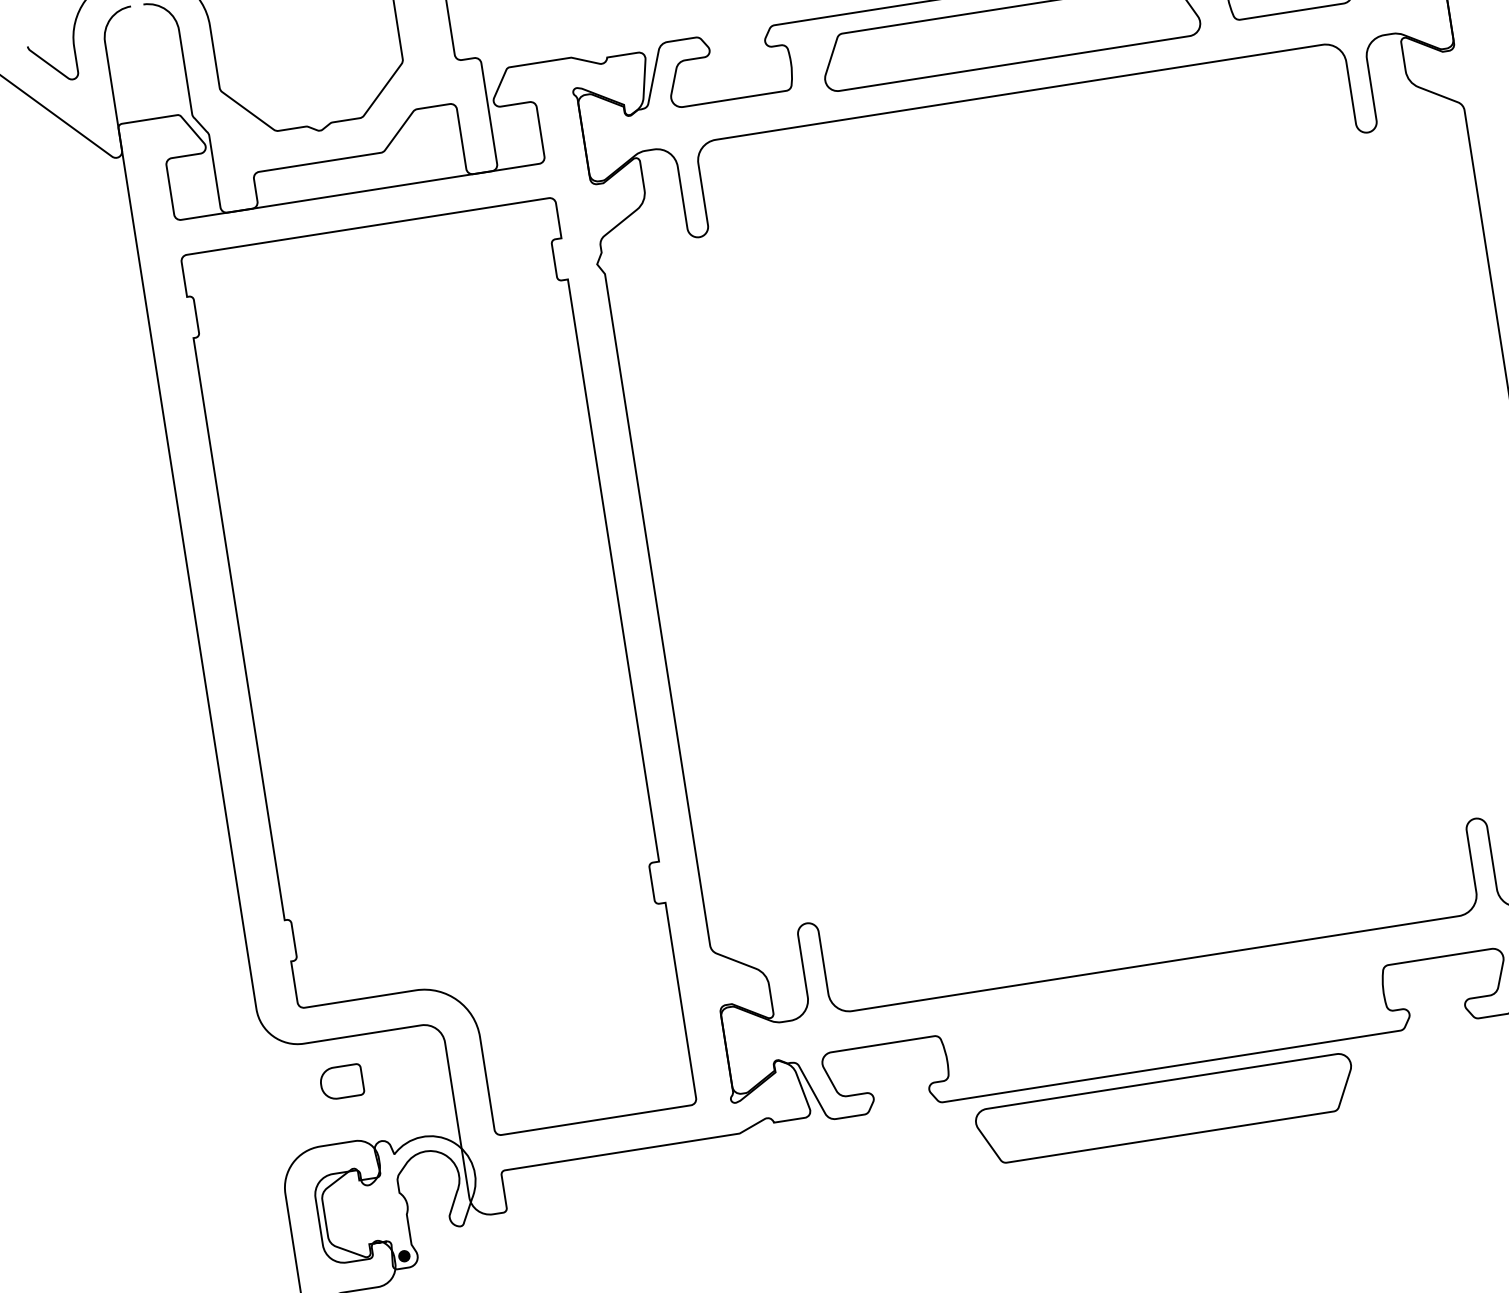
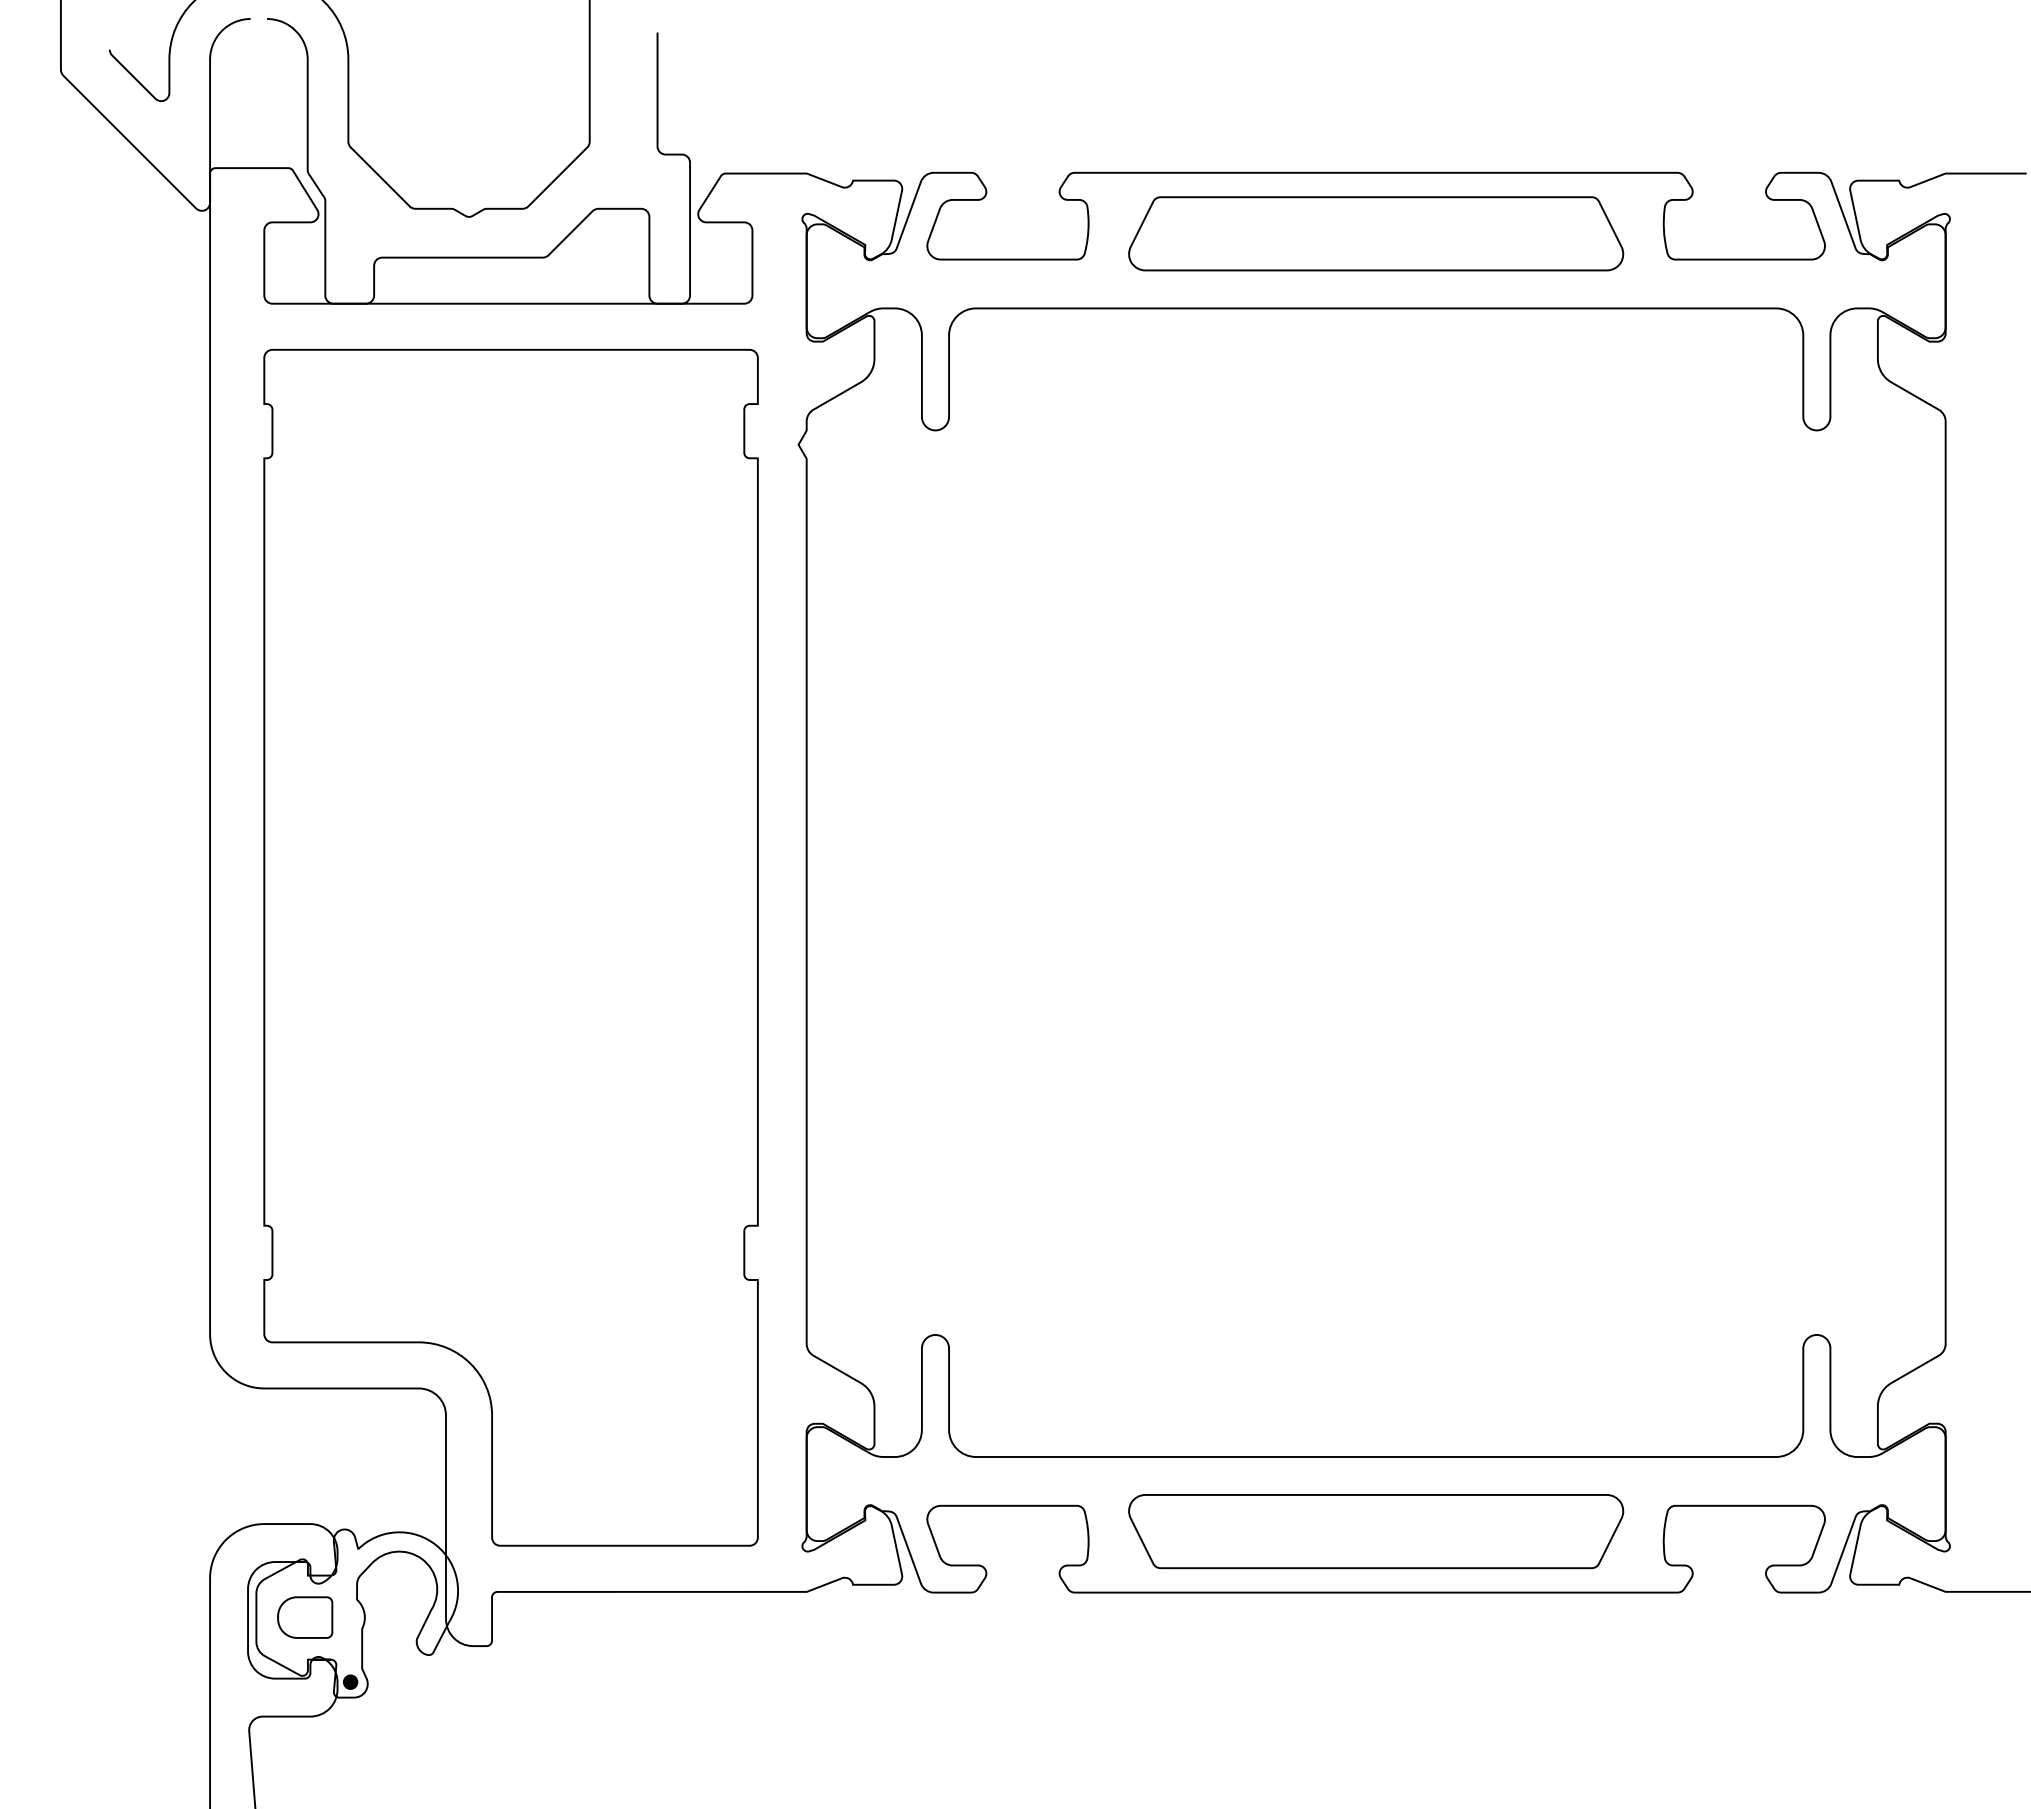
curve: (1161, 1081) -> (1376, 1495), moved
part: (342, 1082) -> (305, 1617), moved

